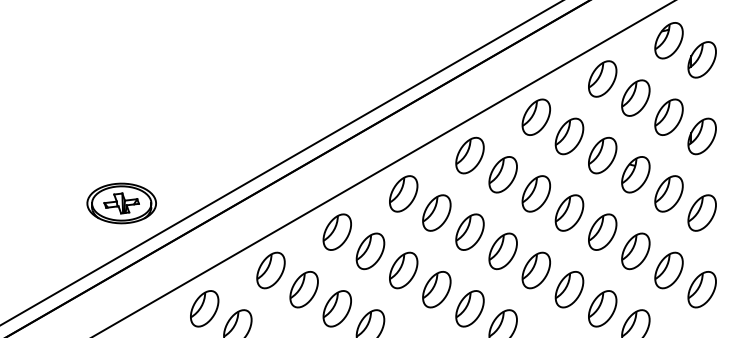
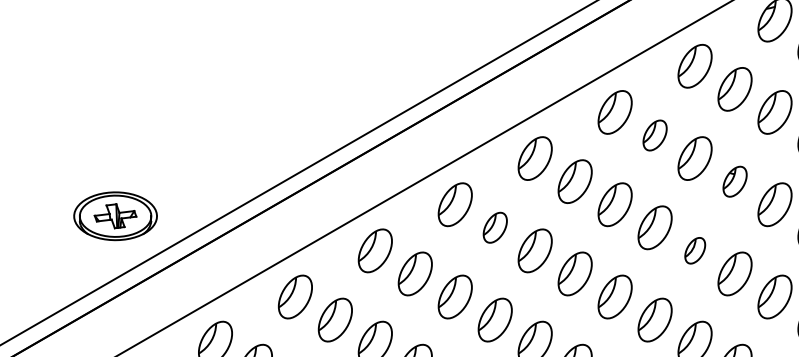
part: (569, 136) -> (655, 135), size x0.7
part: (635, 174) -> (734, 181), size x0.7
part: (436, 212) -> (494, 227), size x0.7
part: (602, 231) -> (694, 250), size x0.6

